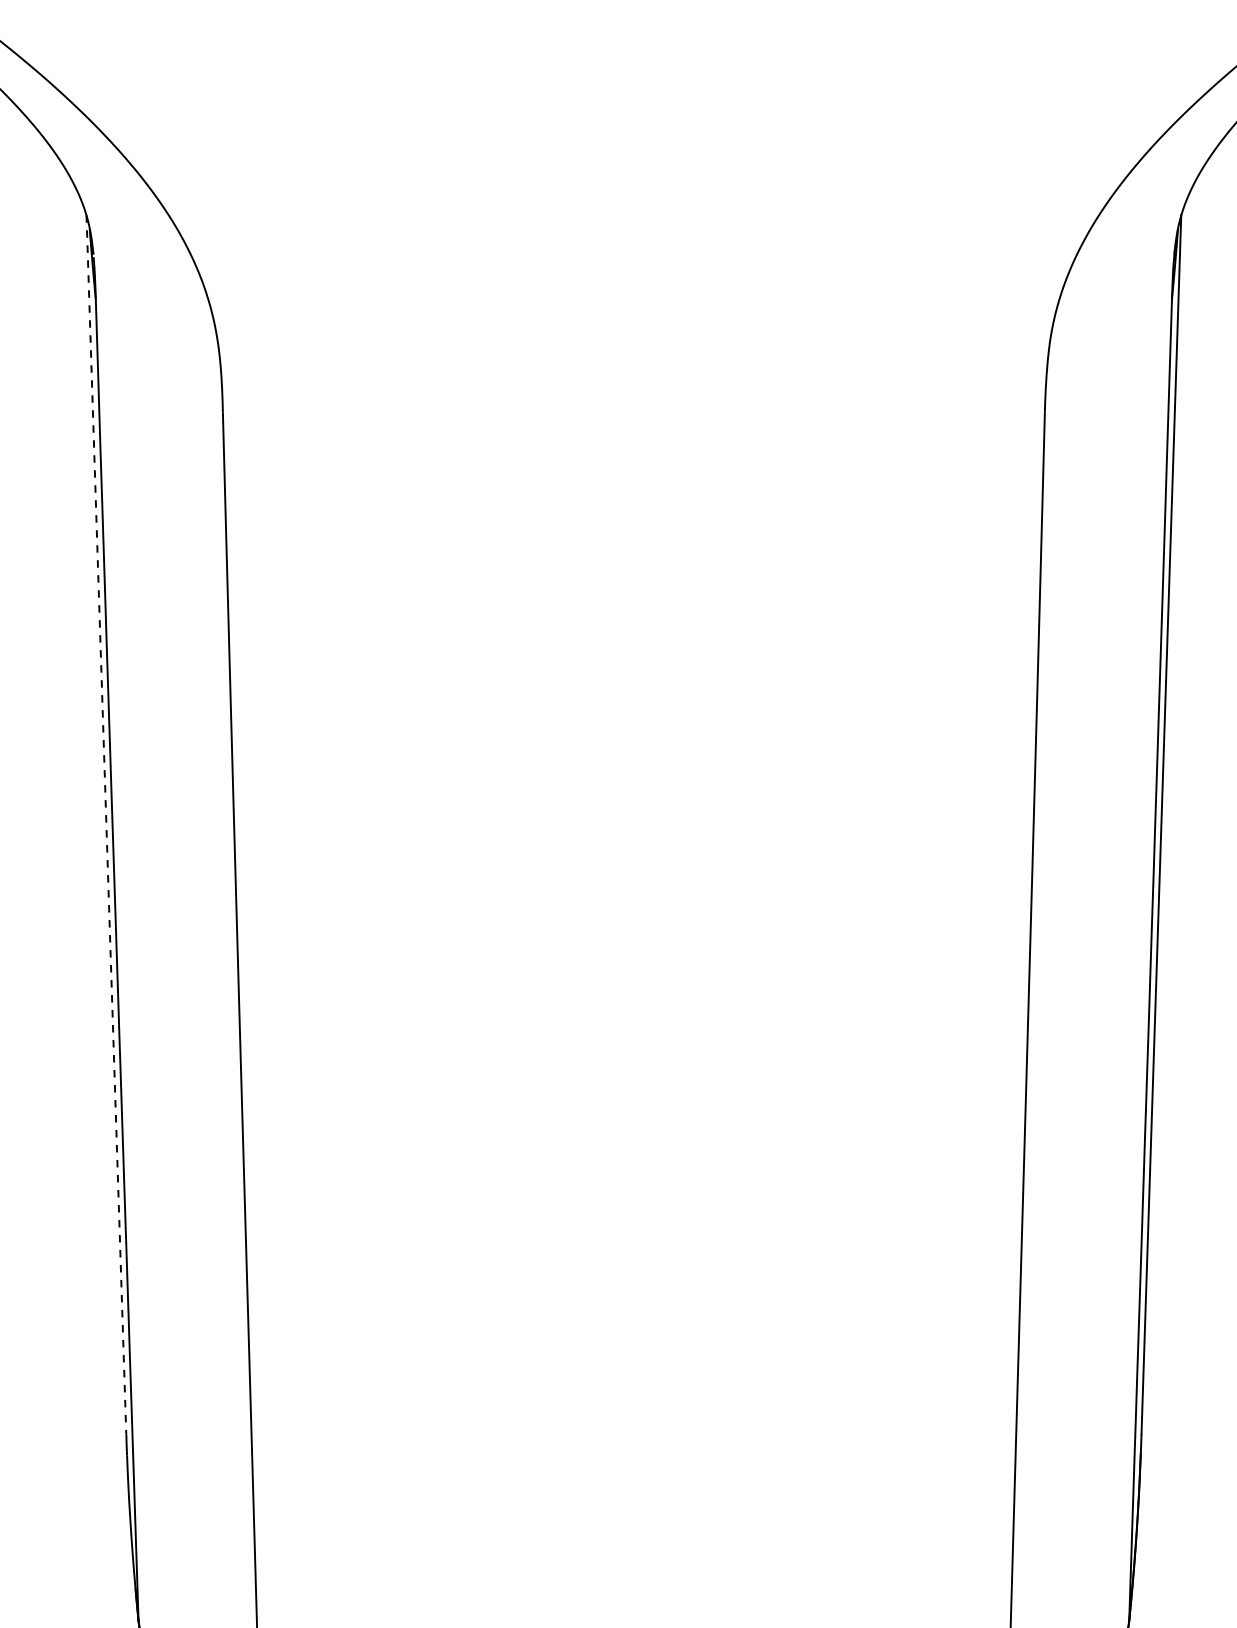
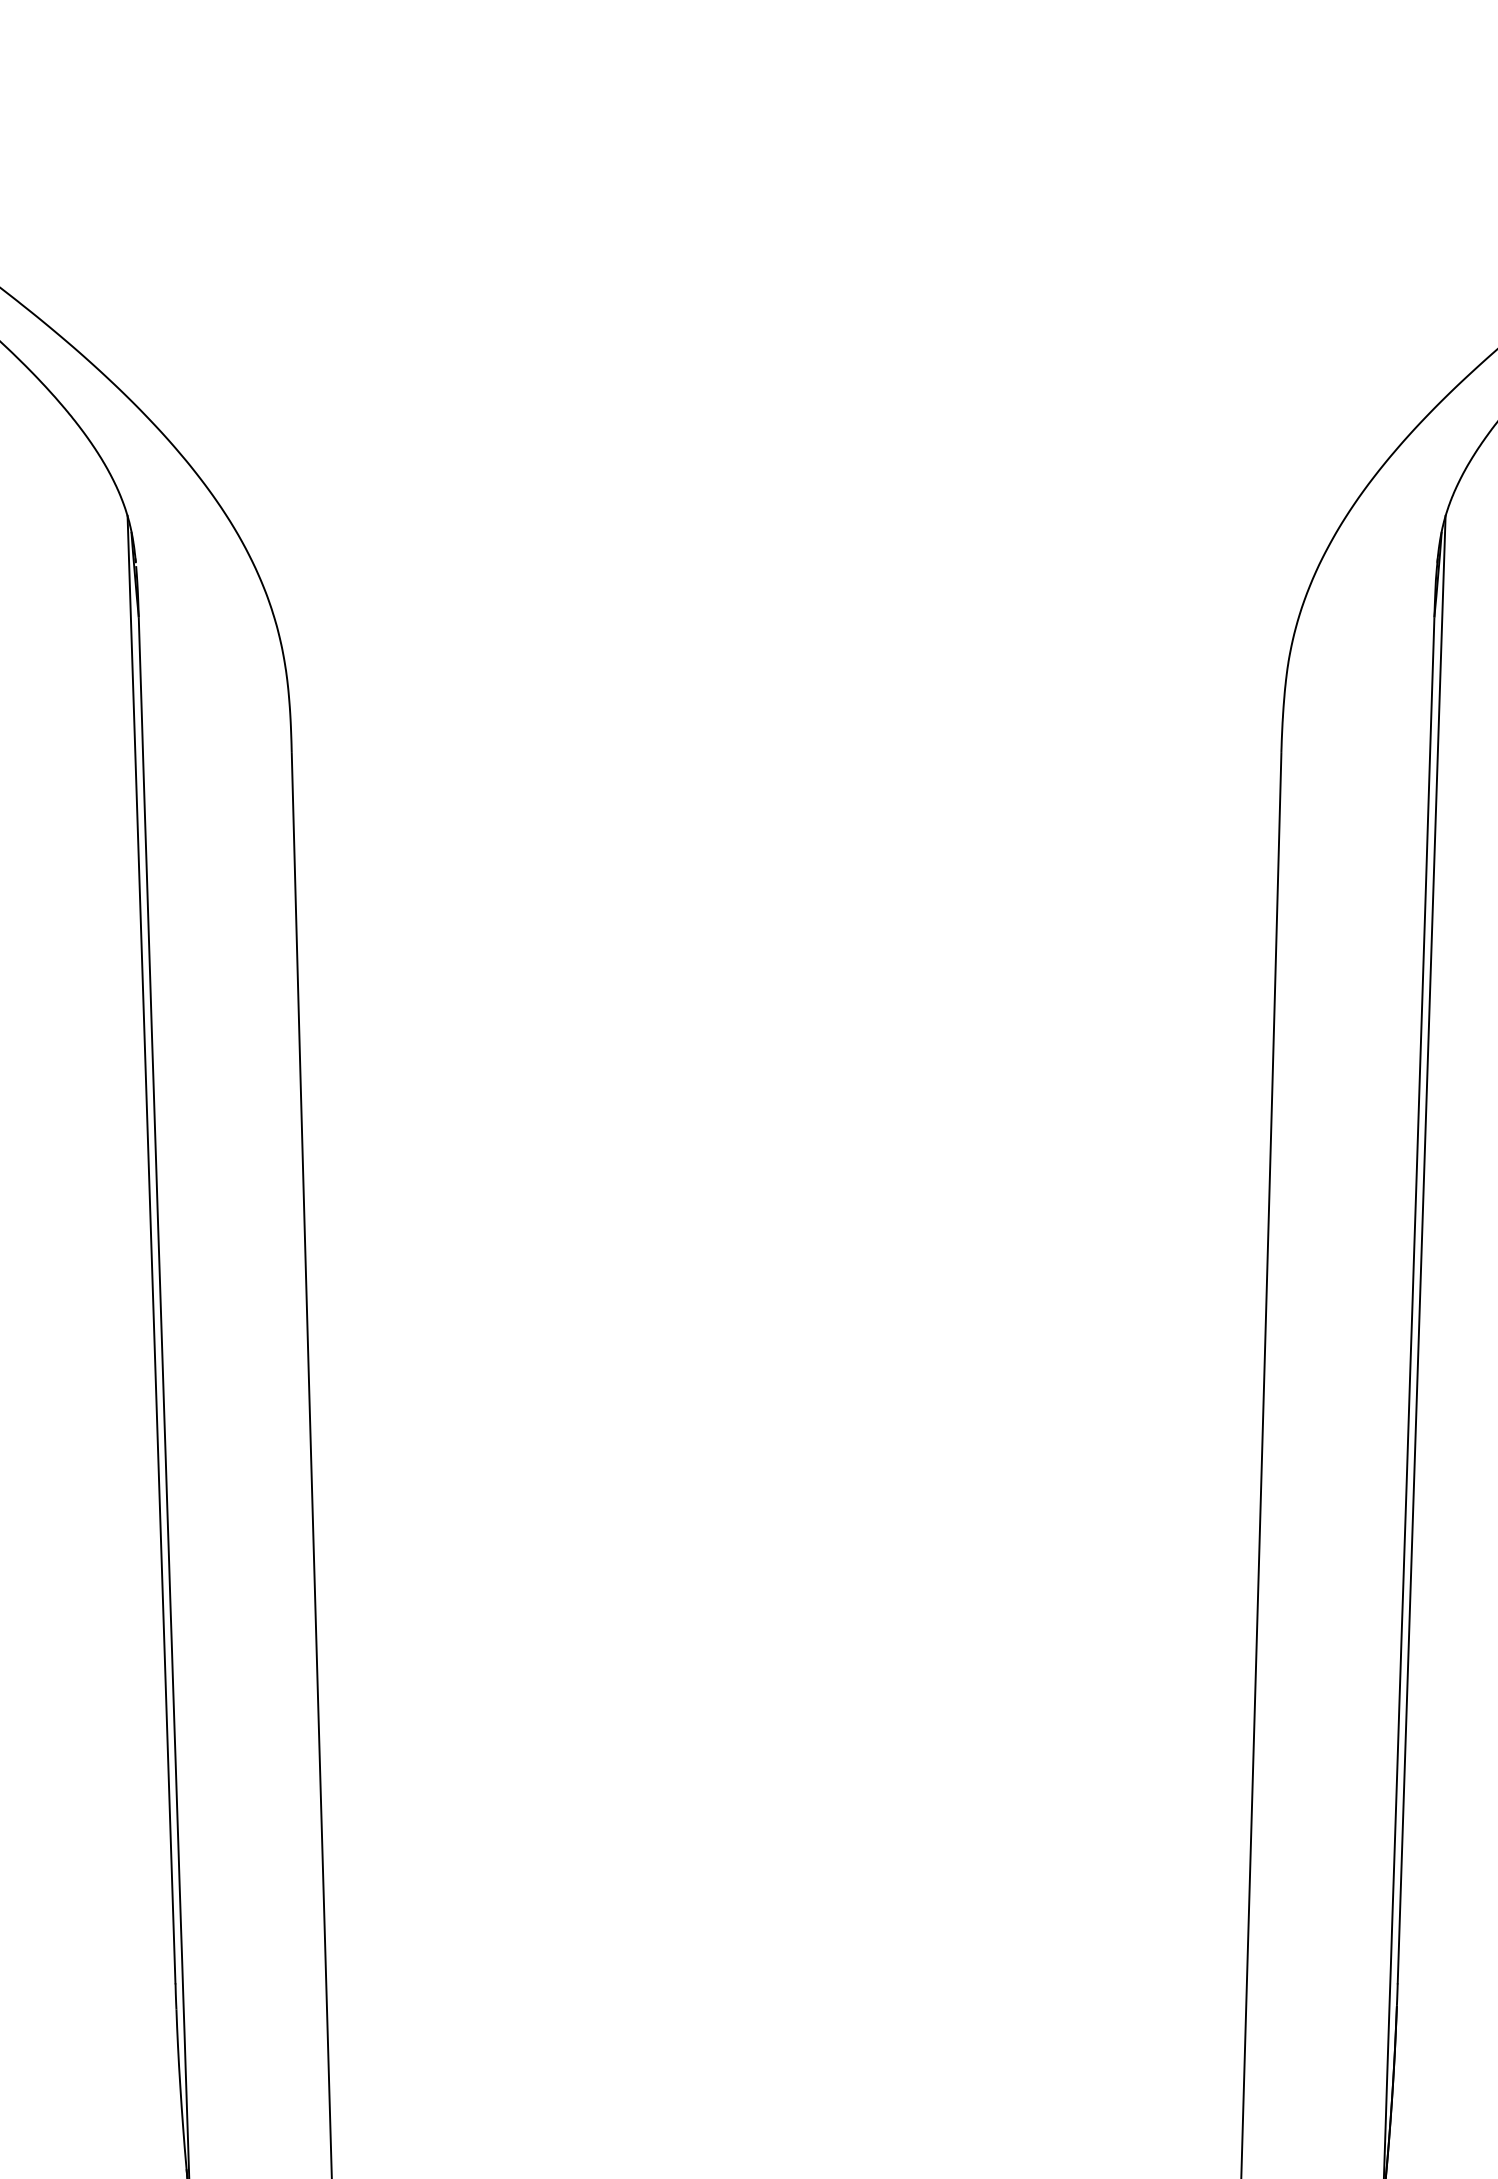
line: (106, 825) -> (151, 1250), dashed -> solid

